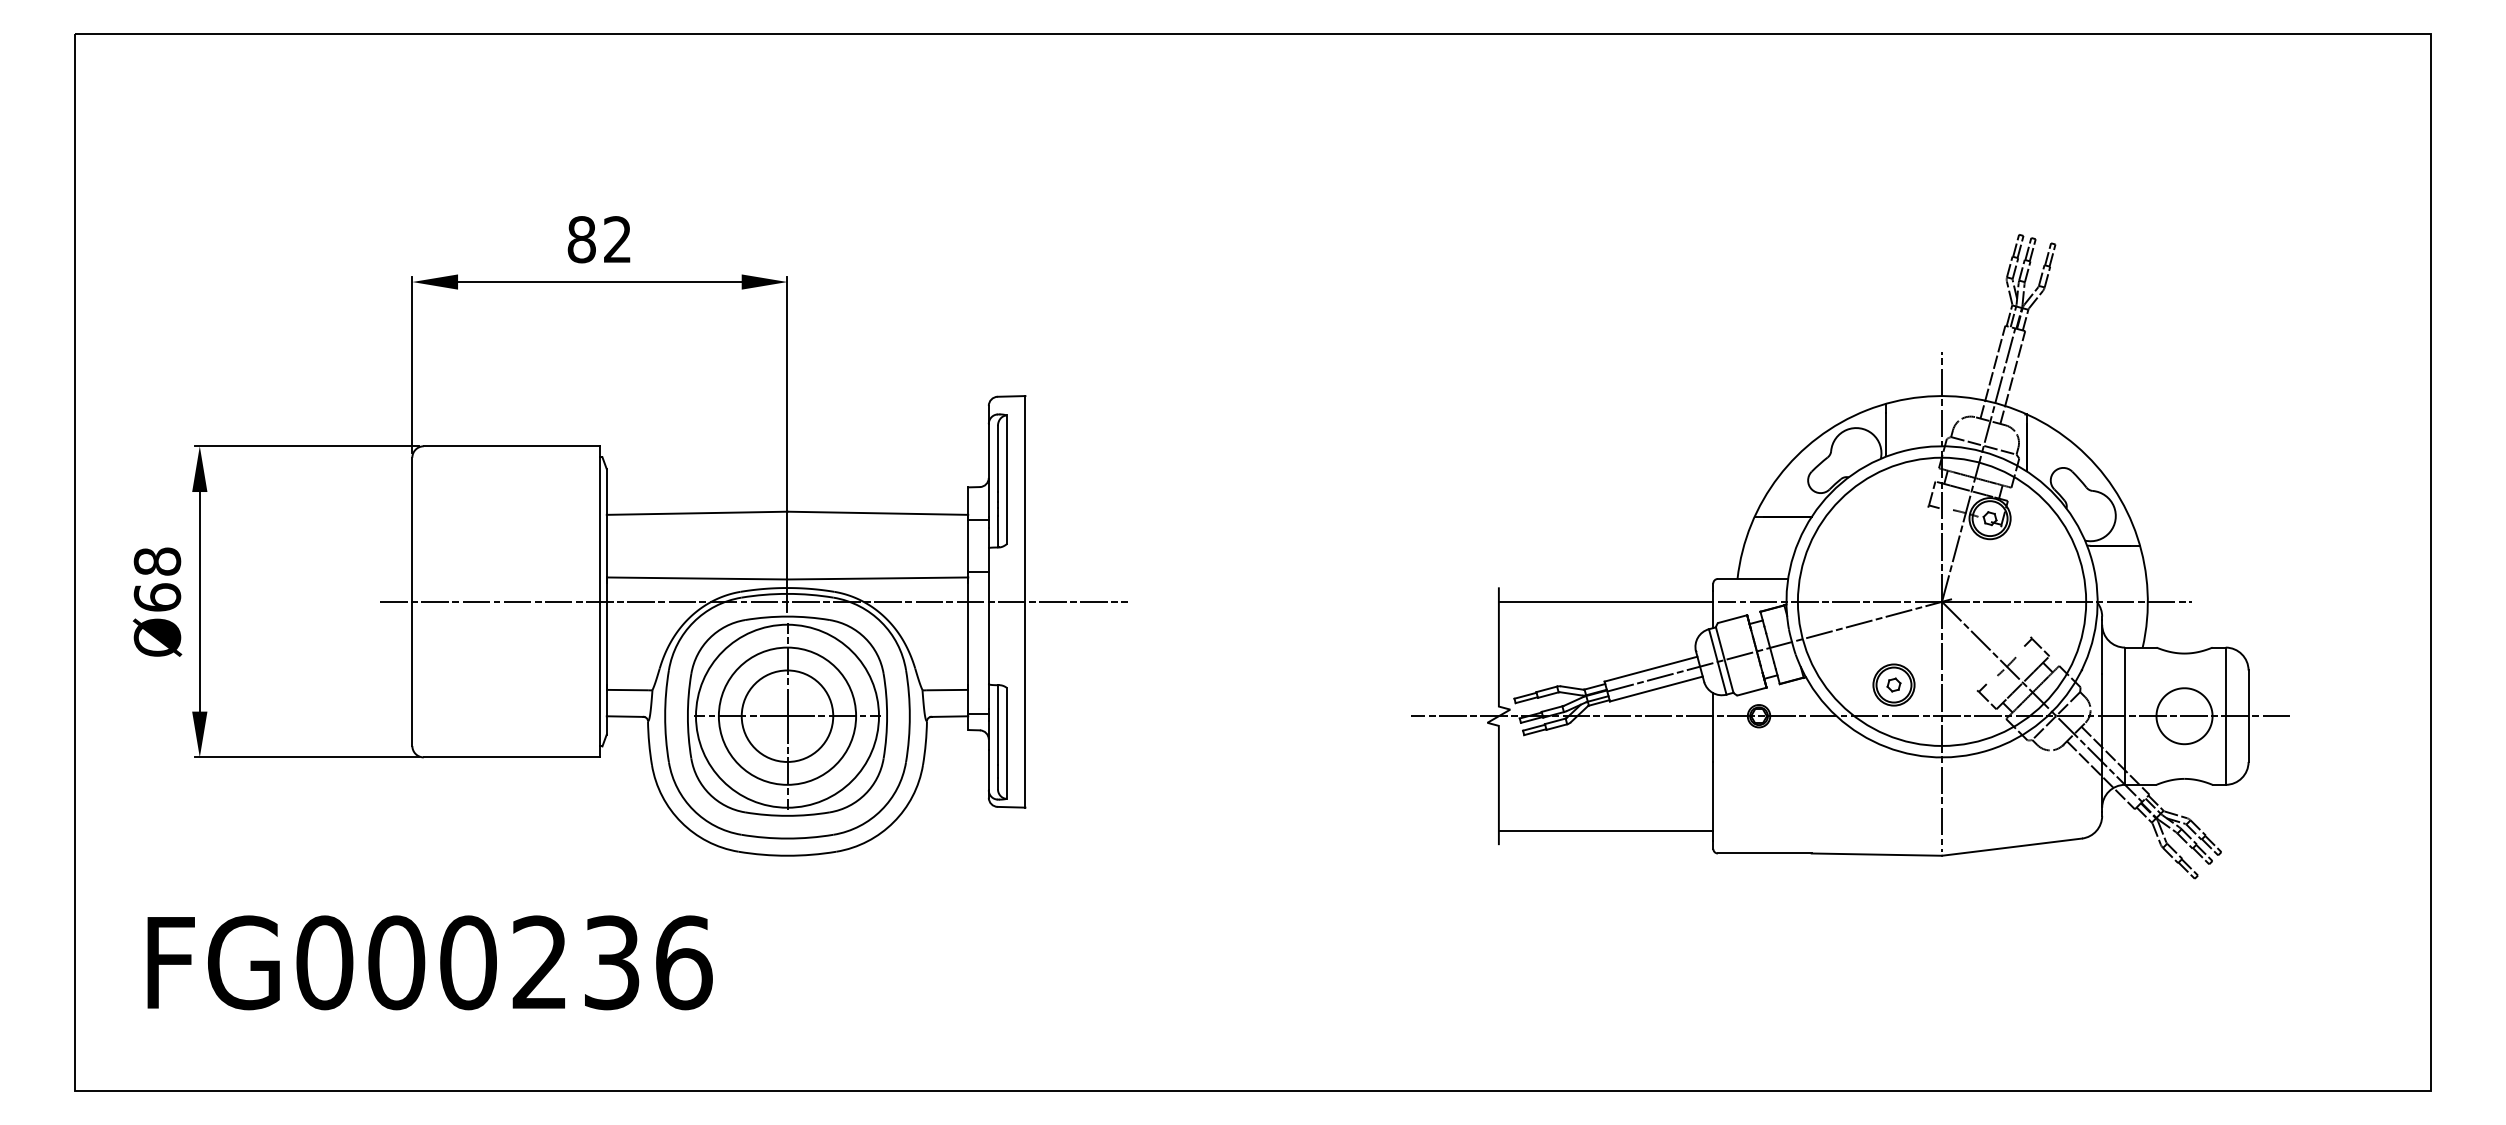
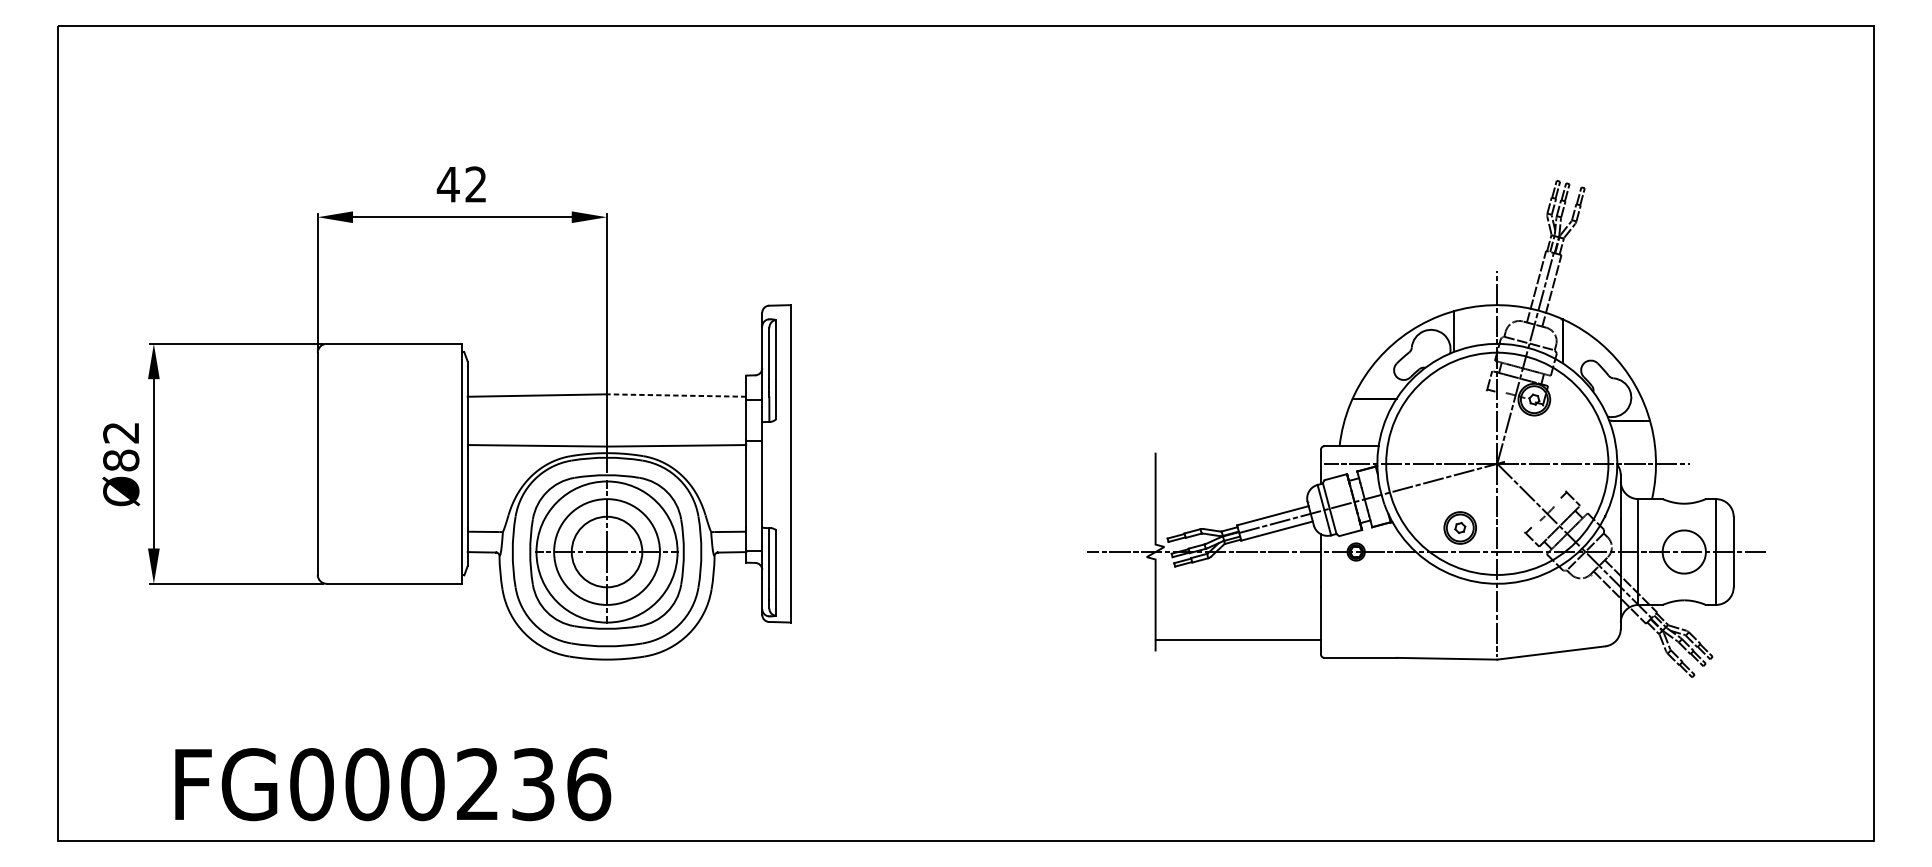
text: (581, 239) -> (448, 184), 82 -> 42
line: (877, 513) -> (676, 395), solid -> dashed
text: (157, 579) -> (121, 446), Ø68 -> Ø82
line: (753, 601) -> (580, 463), removed
line: (1605, 601) -> (1237, 463), removed
text: (429, 962) -> (392, 784), moved

